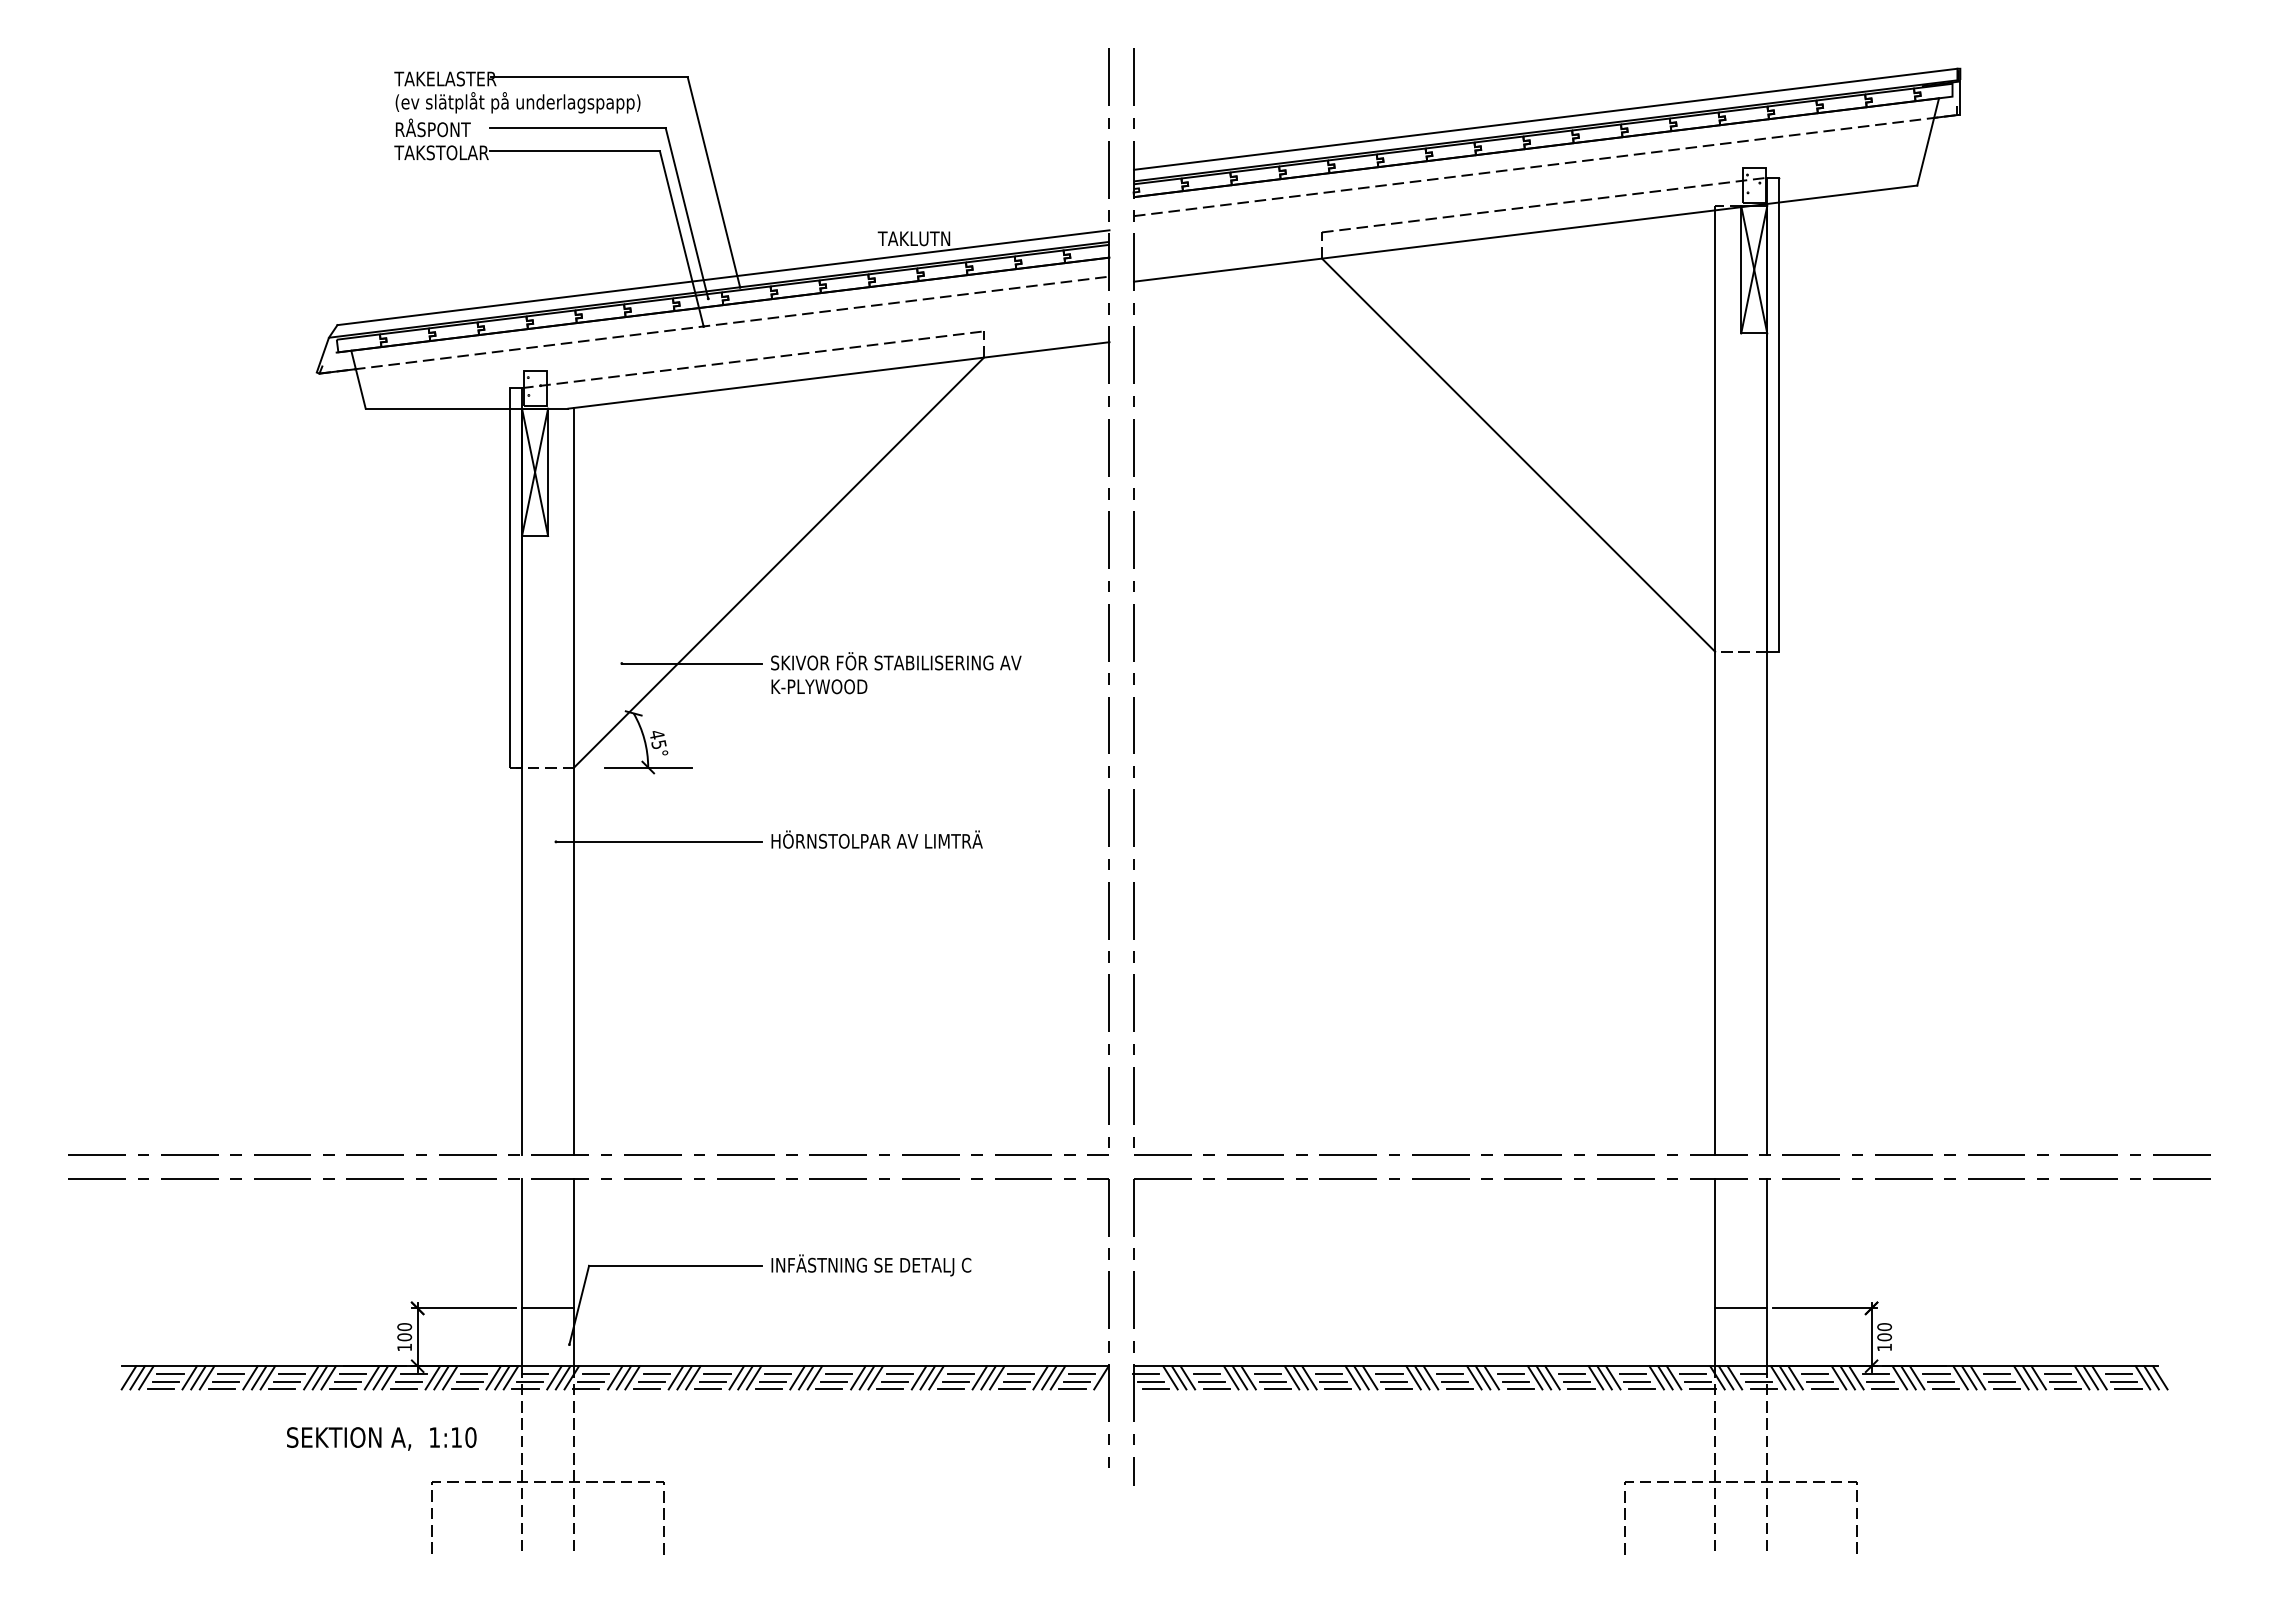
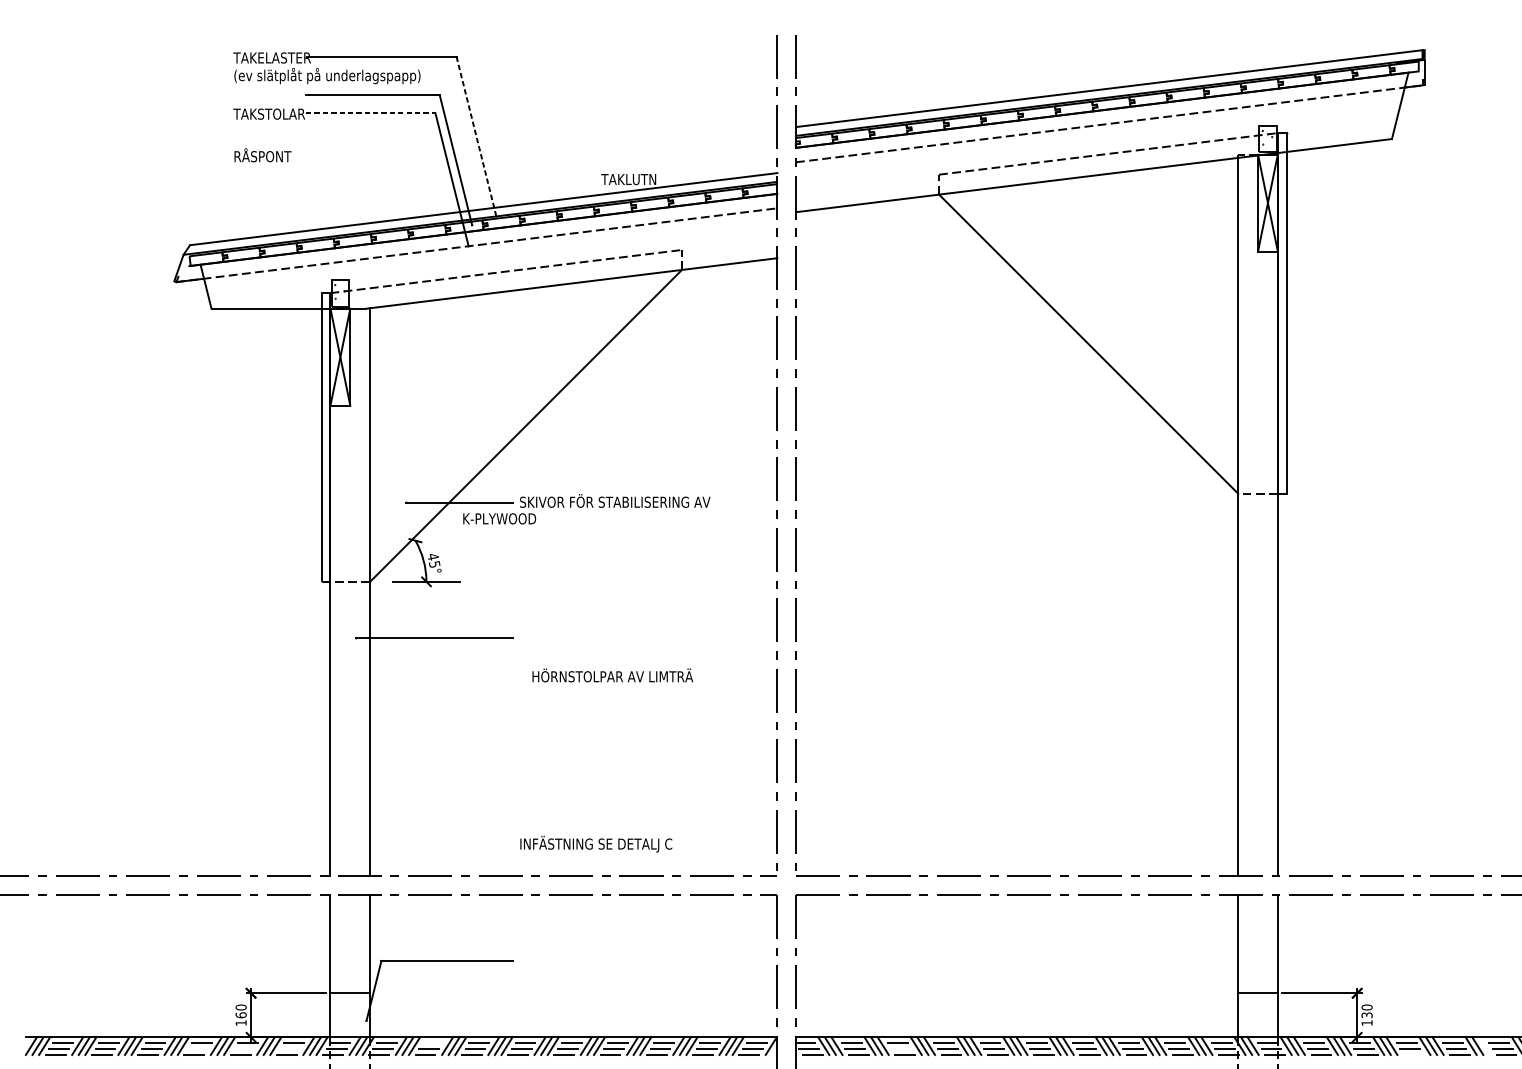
text: (433, 127) -> (263, 154), moved
line: (574, 151) -> (370, 113), solid -> dashed
line: (714, 182) -> (476, 136), solid -> dashed
text: (819, 686) -> (499, 518), moved
text: (876, 839) -> (612, 675), moved
text: (871, 1265) -> (596, 844), moved
text: (404, 1337) -> (241, 1015), 100 -> 160
text: (1884, 1337) -> (1367, 1015), 100 -> 130
line: (656, 1373) -> (432, 1042), removed
line: (2038, 1377) -> (1484, 1045), removed
line: (347, 1381) -> (197, 1048), removed
line: (408, 1381) -> (244, 1048), removed
line: (469, 1381) -> (290, 1048), removed
line: (1272, 1381) -> (901, 1048), removed
line: (1946, 1389) -> (1414, 1055), removed

